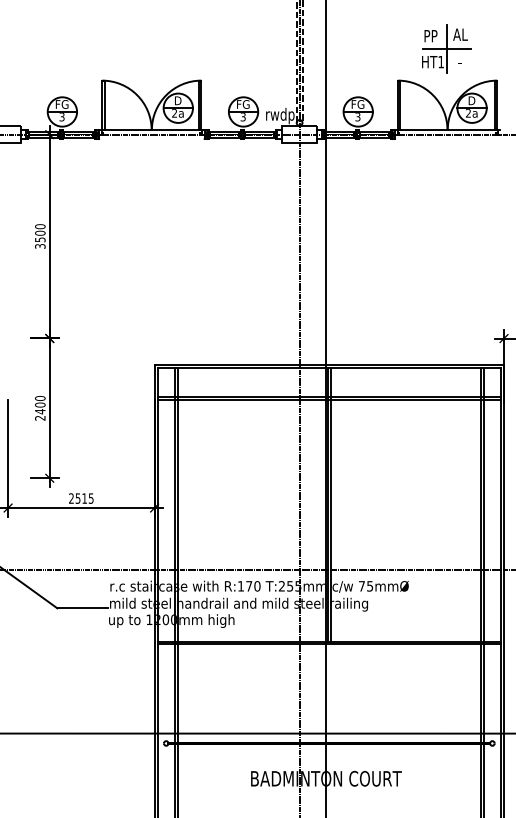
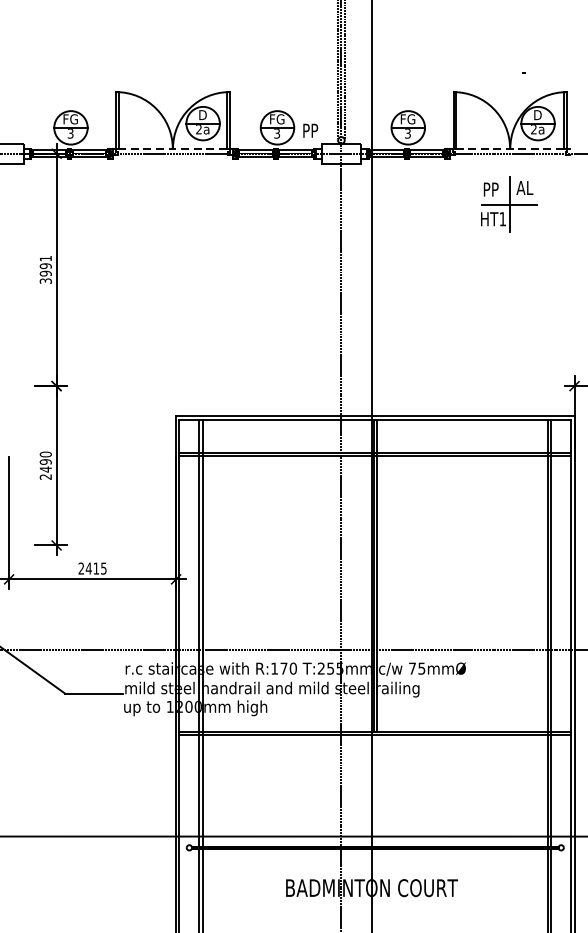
part: (446, 48) -> (508, 203), moved
text: (280, 116) -> (319, 133), rwdp -> PP
line: (151, 130) -> (172, 148), solid -> dashed
line: (447, 130) -> (510, 148), solid -> dashed
text: (40, 233) -> (46, 266), 3500 -> 3991
text: (40, 404) -> (46, 461), 2400 -> 2490
text: (77, 498) -> (88, 568), 2515 -> 2415

